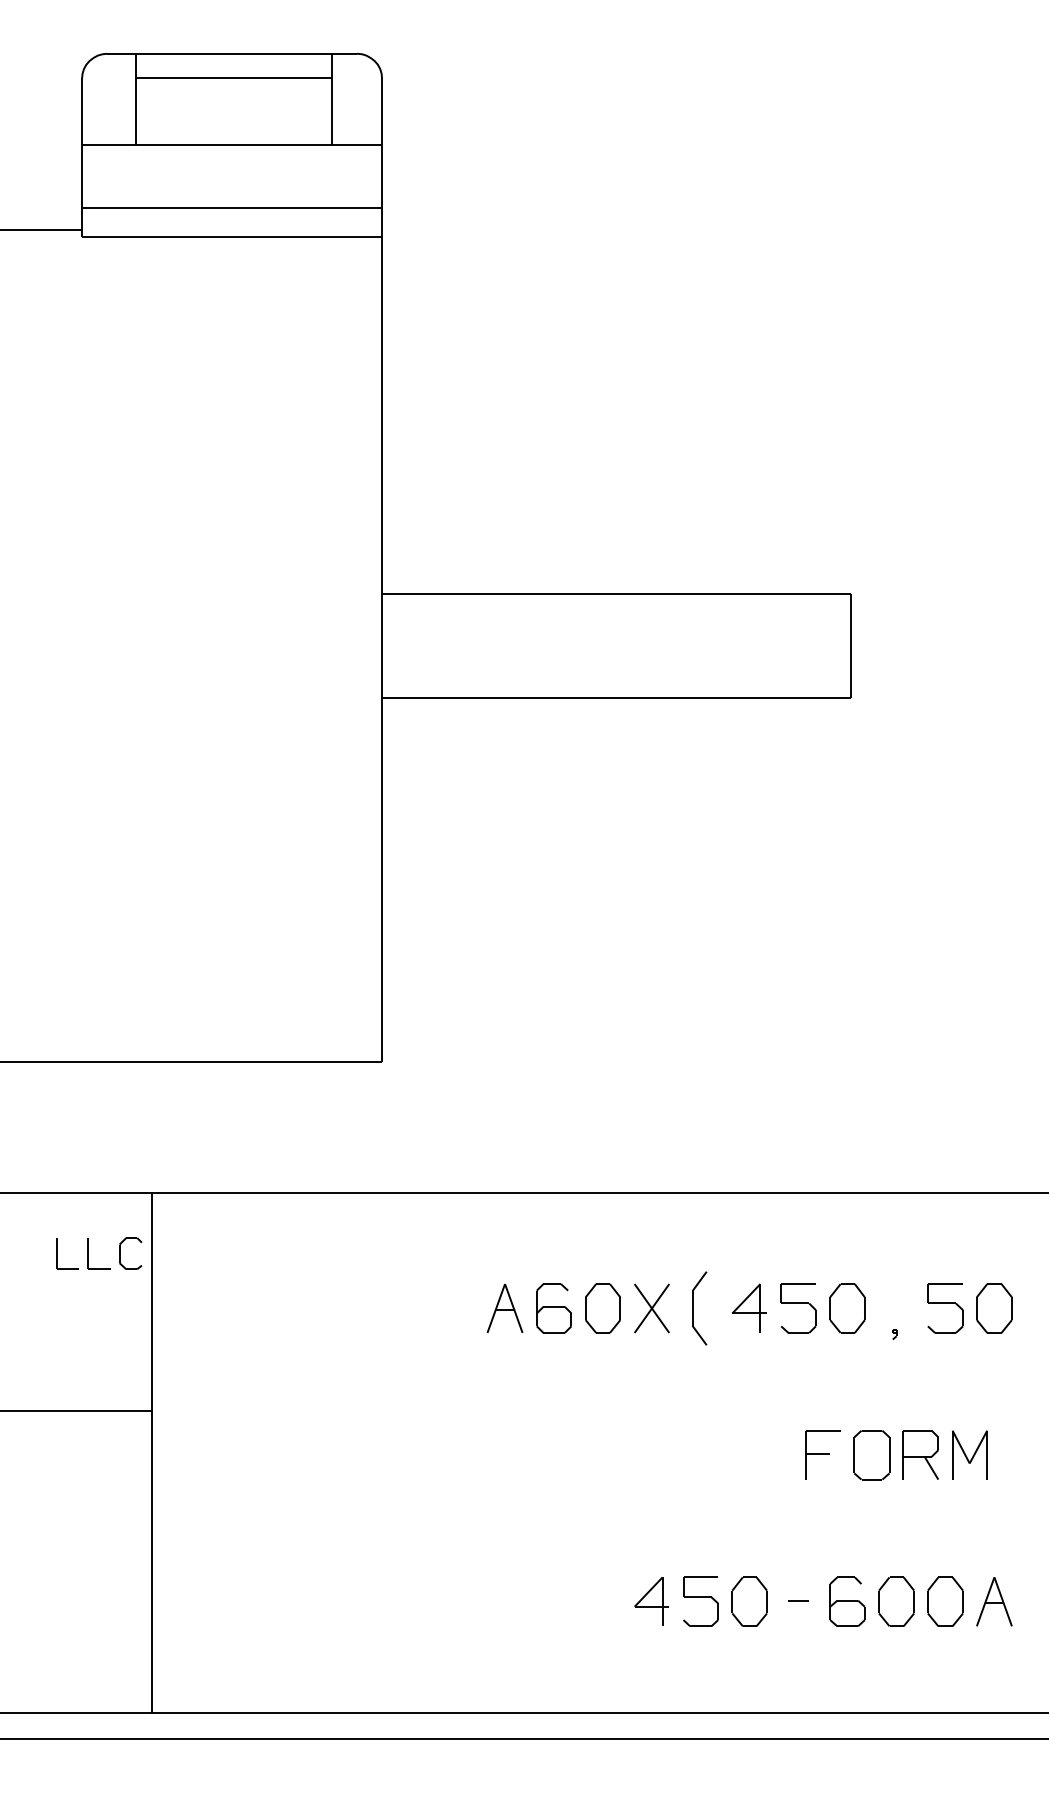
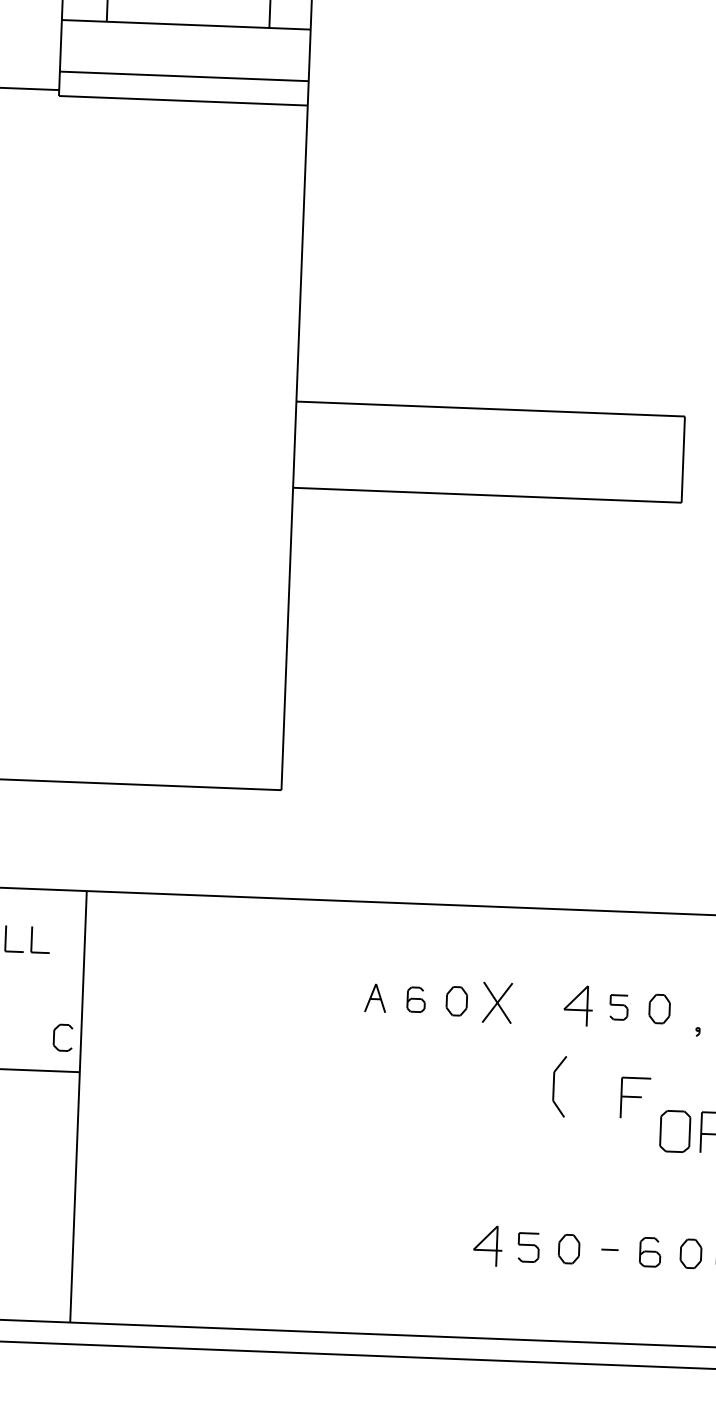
part: (120, 1253) -> (54, 1037), moved
part: (504, 1308) -> (375, 998), size x0.7
part: (553, 1308) -> (415, 999), size x0.6
part: (602, 1308) -> (456, 1001), size x0.7
part: (699, 1308) -> (559, 1086), moved
part: (798, 1308) -> (619, 1007), size x0.6
part: (847, 1308) -> (659, 1009), size x0.7
part: (822, 1454) -> (635, 1097), moved
part: (700, 1601) -> (528, 1247), size x0.7
part: (749, 1601) -> (569, 1248), size x0.7
part: (847, 1601) -> (650, 1252), size x0.7
part: (896, 1601) -> (690, 1253), size x0.7

